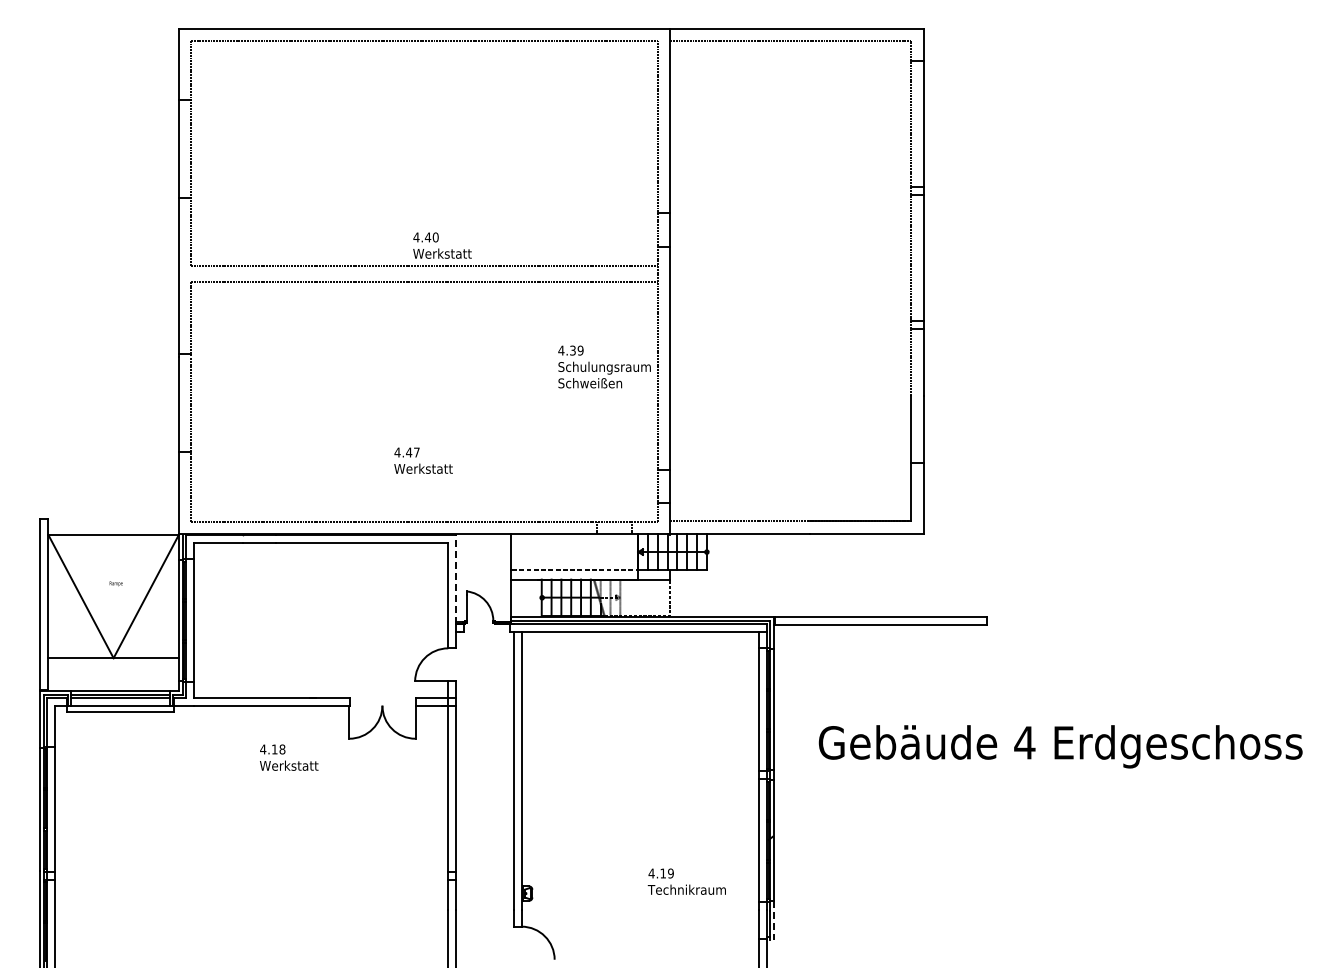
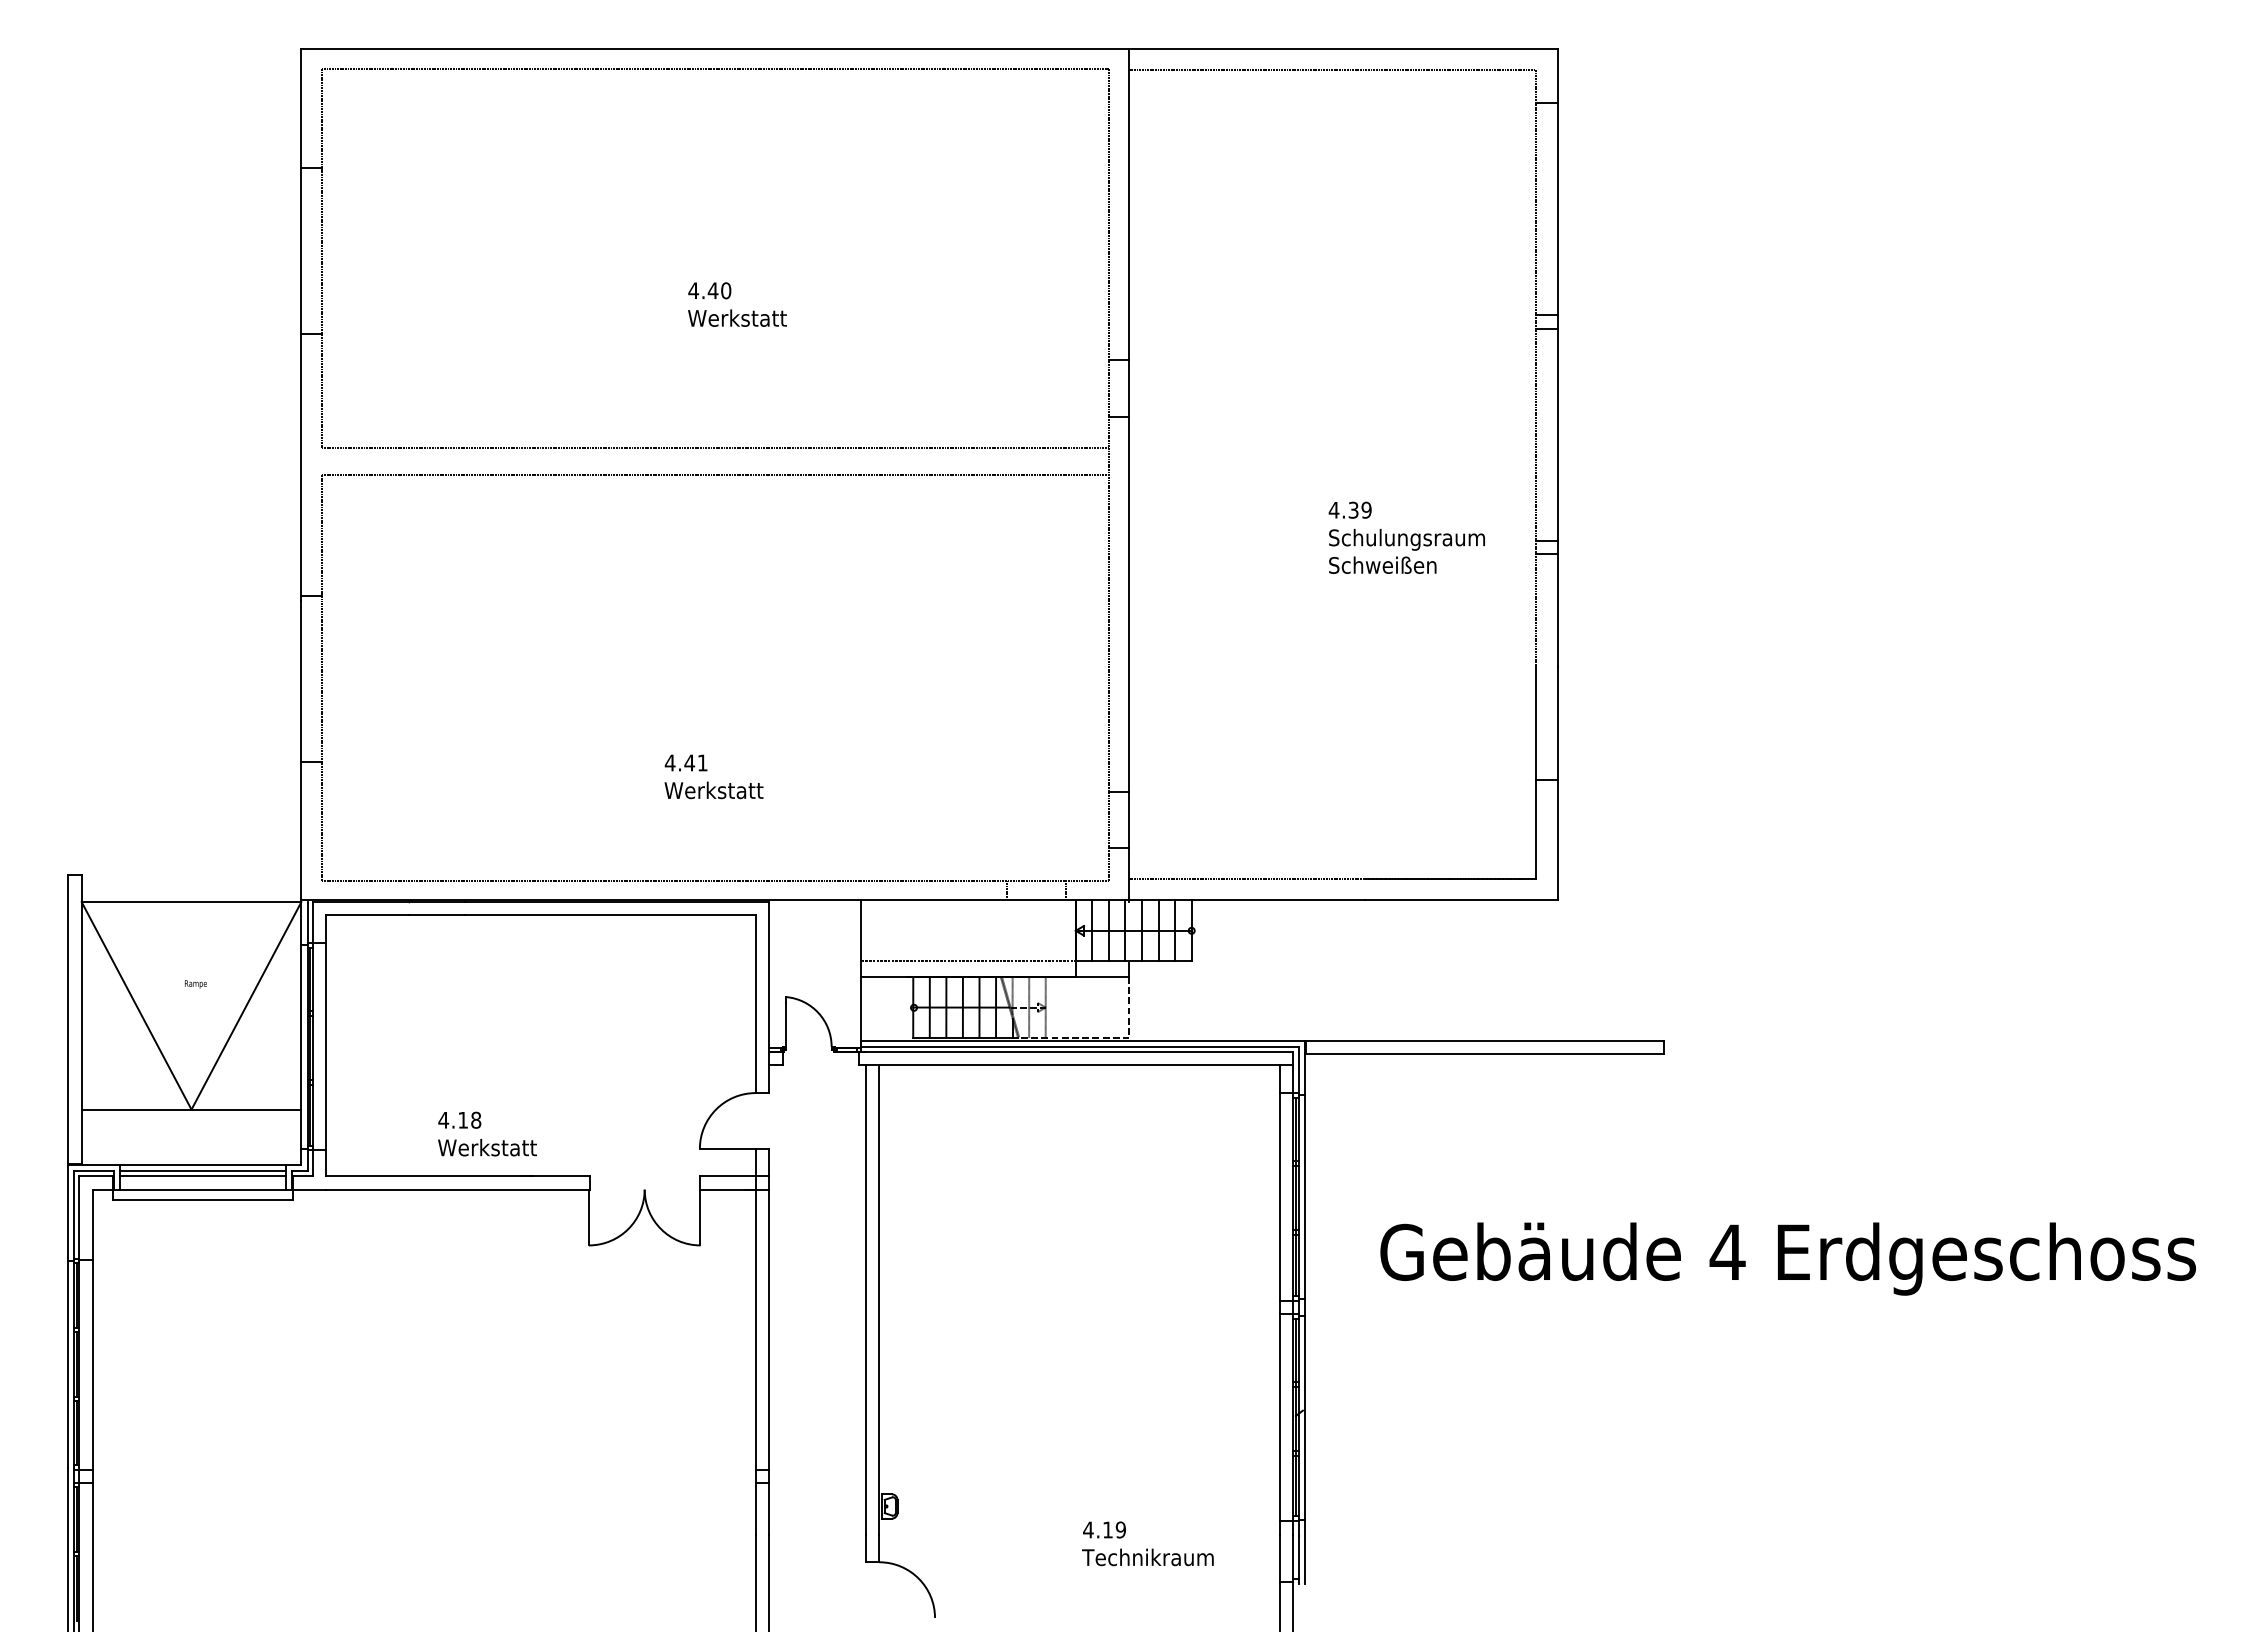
text: (442, 245) -> (737, 304), moved
text: (604, 366) -> (1406, 537), moved
text: (416, 452) -> (702, 762), 4.47 -> 4.41
line: (456, 579) -> (769, 976), dashed -> solid
text: (289, 757) -> (488, 1133), moved
text: (686, 881) -> (1147, 1543), moved
line: (774, 921) -> (1305, 1553), dashed -> solid

